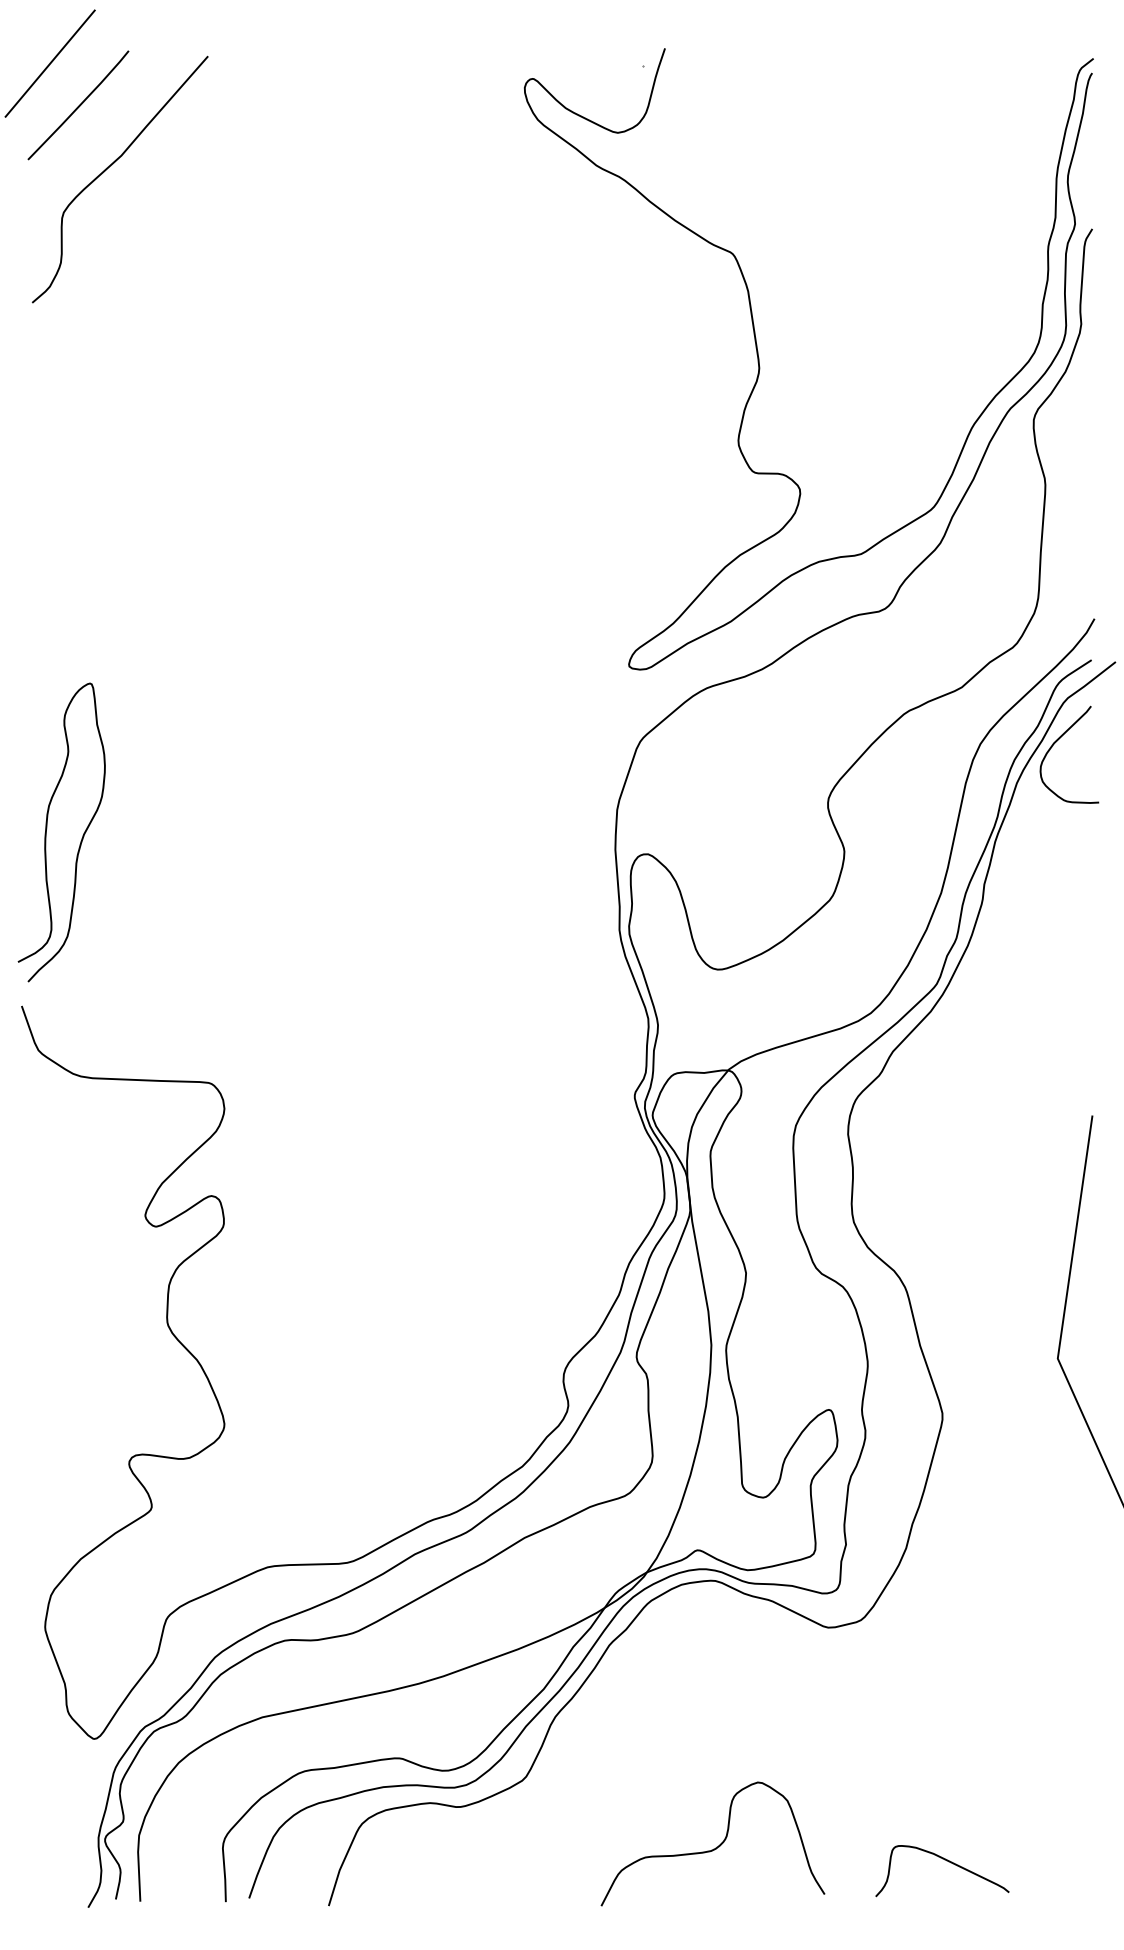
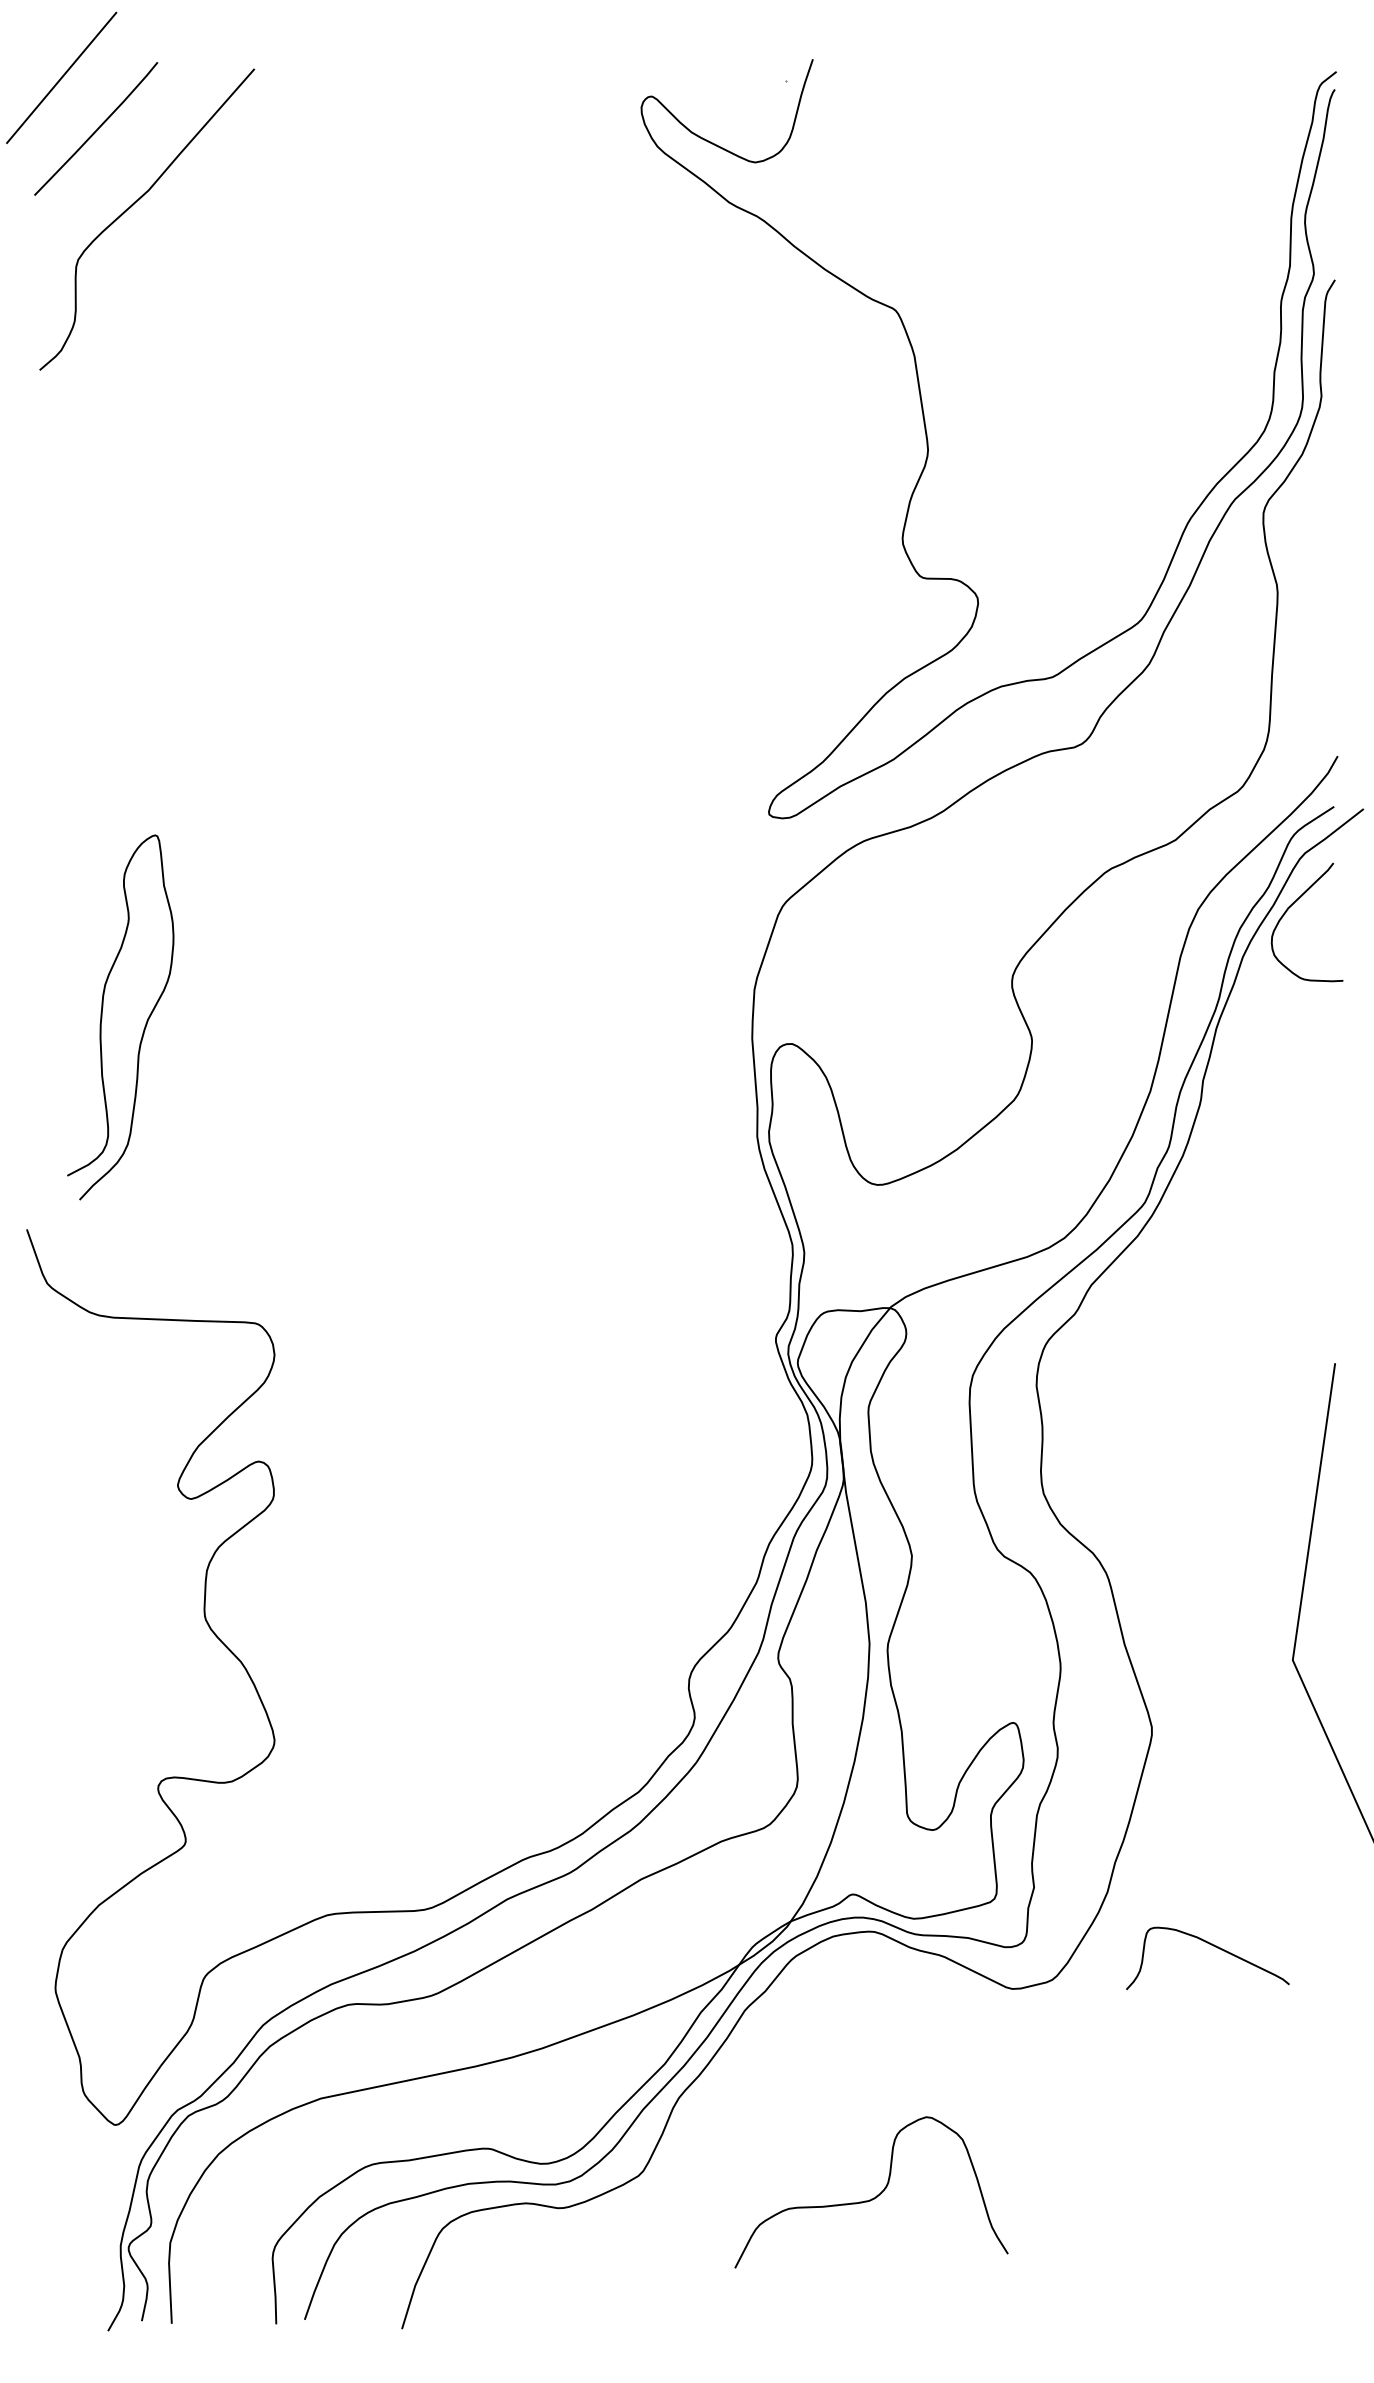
curve: (46, 832) -> (102, 1017), moved
curve: (714, 1848) -> (873, 2197), moved
curve: (947, 1861) -> (1213, 1946), moved

